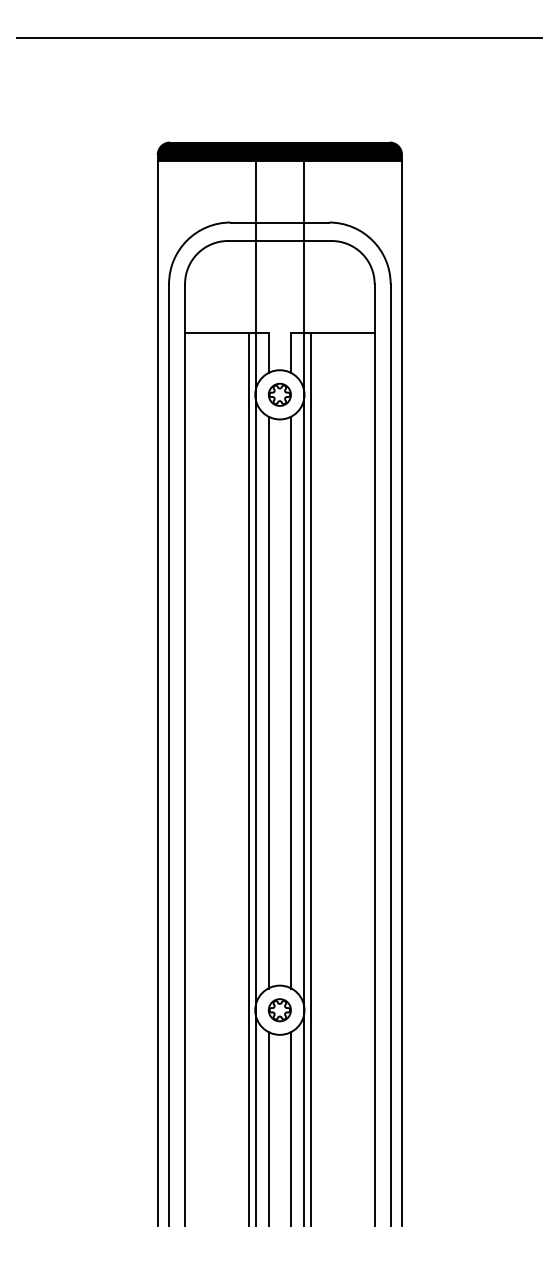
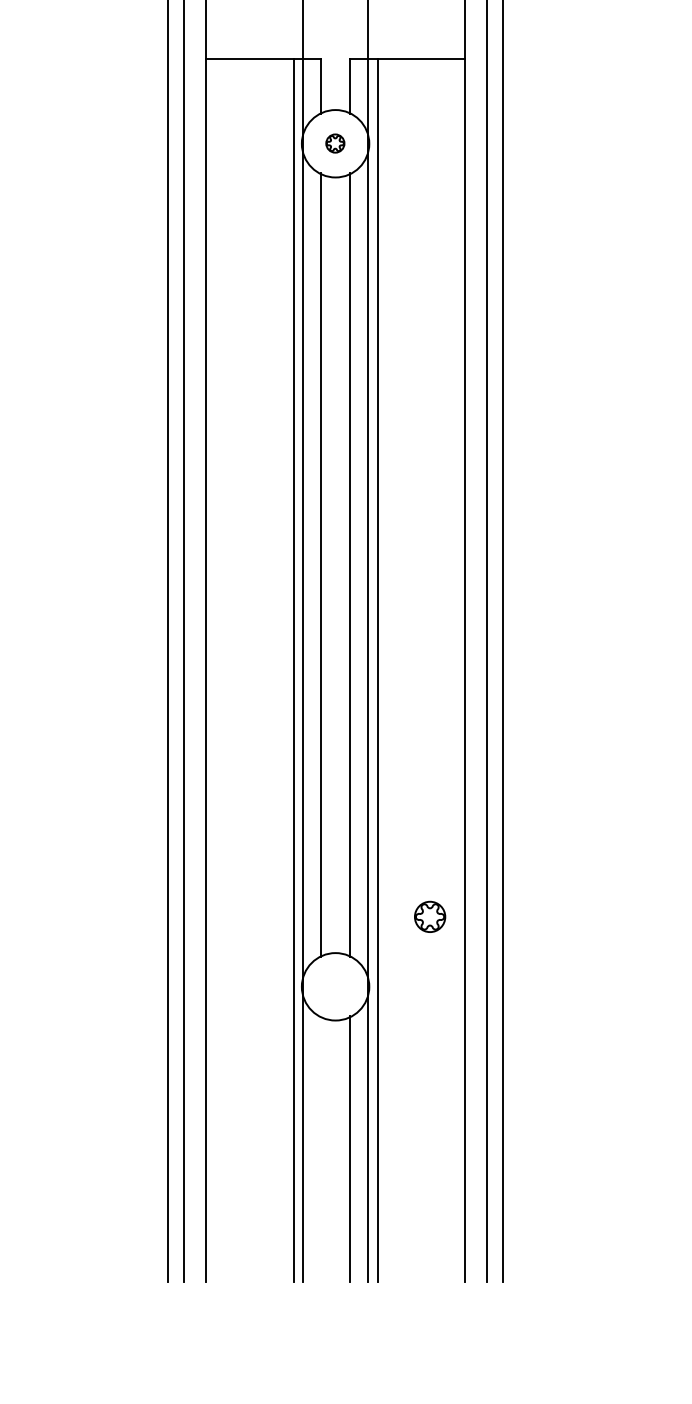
part: (279, 394) -> (335, 143), size x0.6
part: (279, 1010) -> (429, 917), moved
line: (269, 1128) -> (321, 1148), removed

